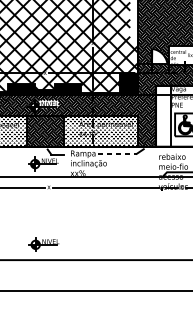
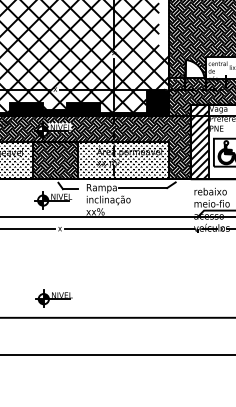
hatch: (163, 115) -> (199, 141), added
line: (117, 154) -> (143, 188), dashed -> solid

